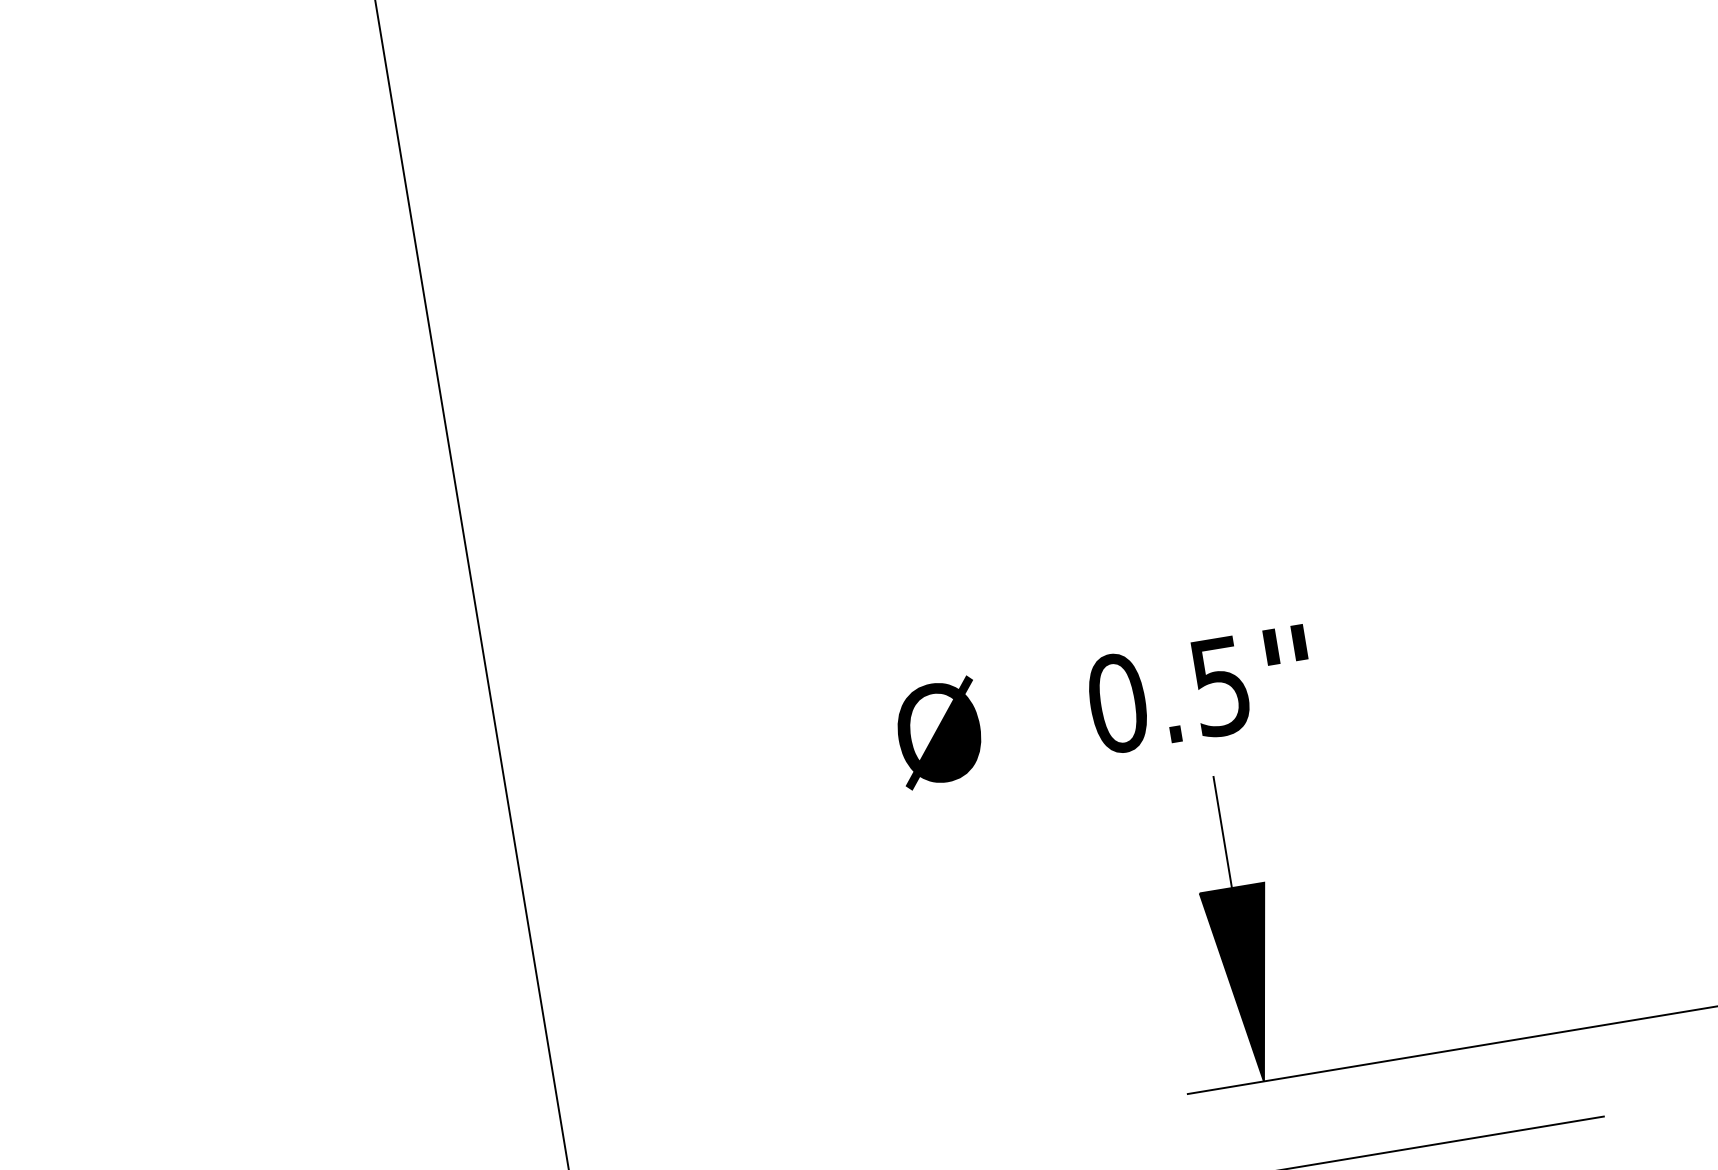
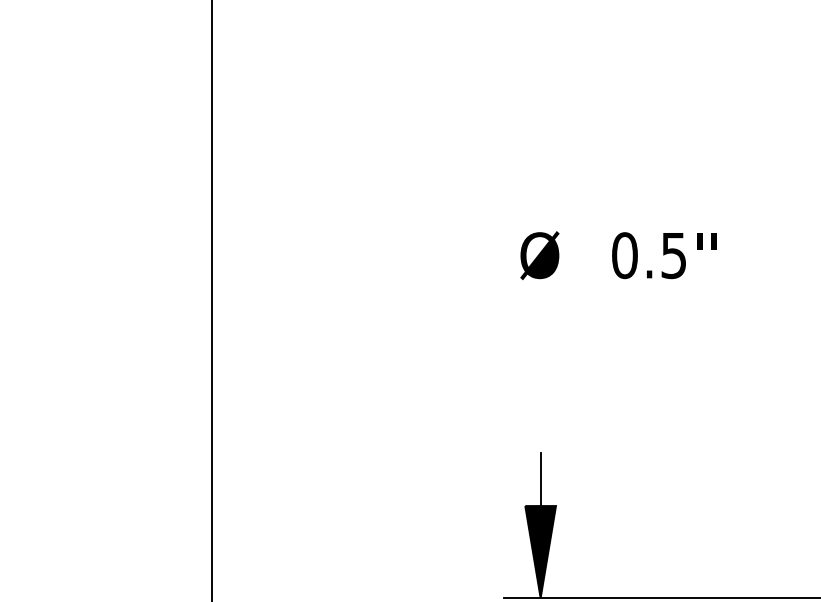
text: (1104, 705) -> (618, 255), moved

